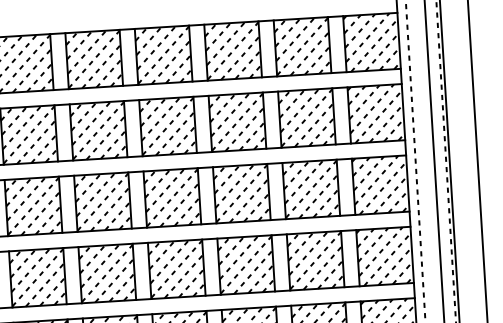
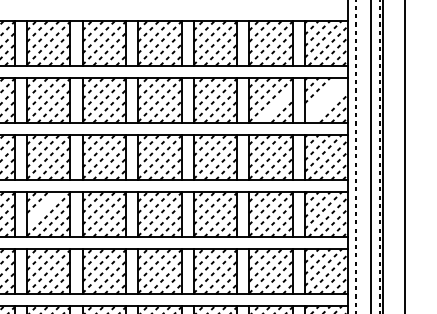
line: (370, 108) -> (322, 95), removed
line: (378, 116) -> (328, 102), removed
line: (314, 124) -> (276, 105), removed
line: (30, 270) -> (43, 208), removed

